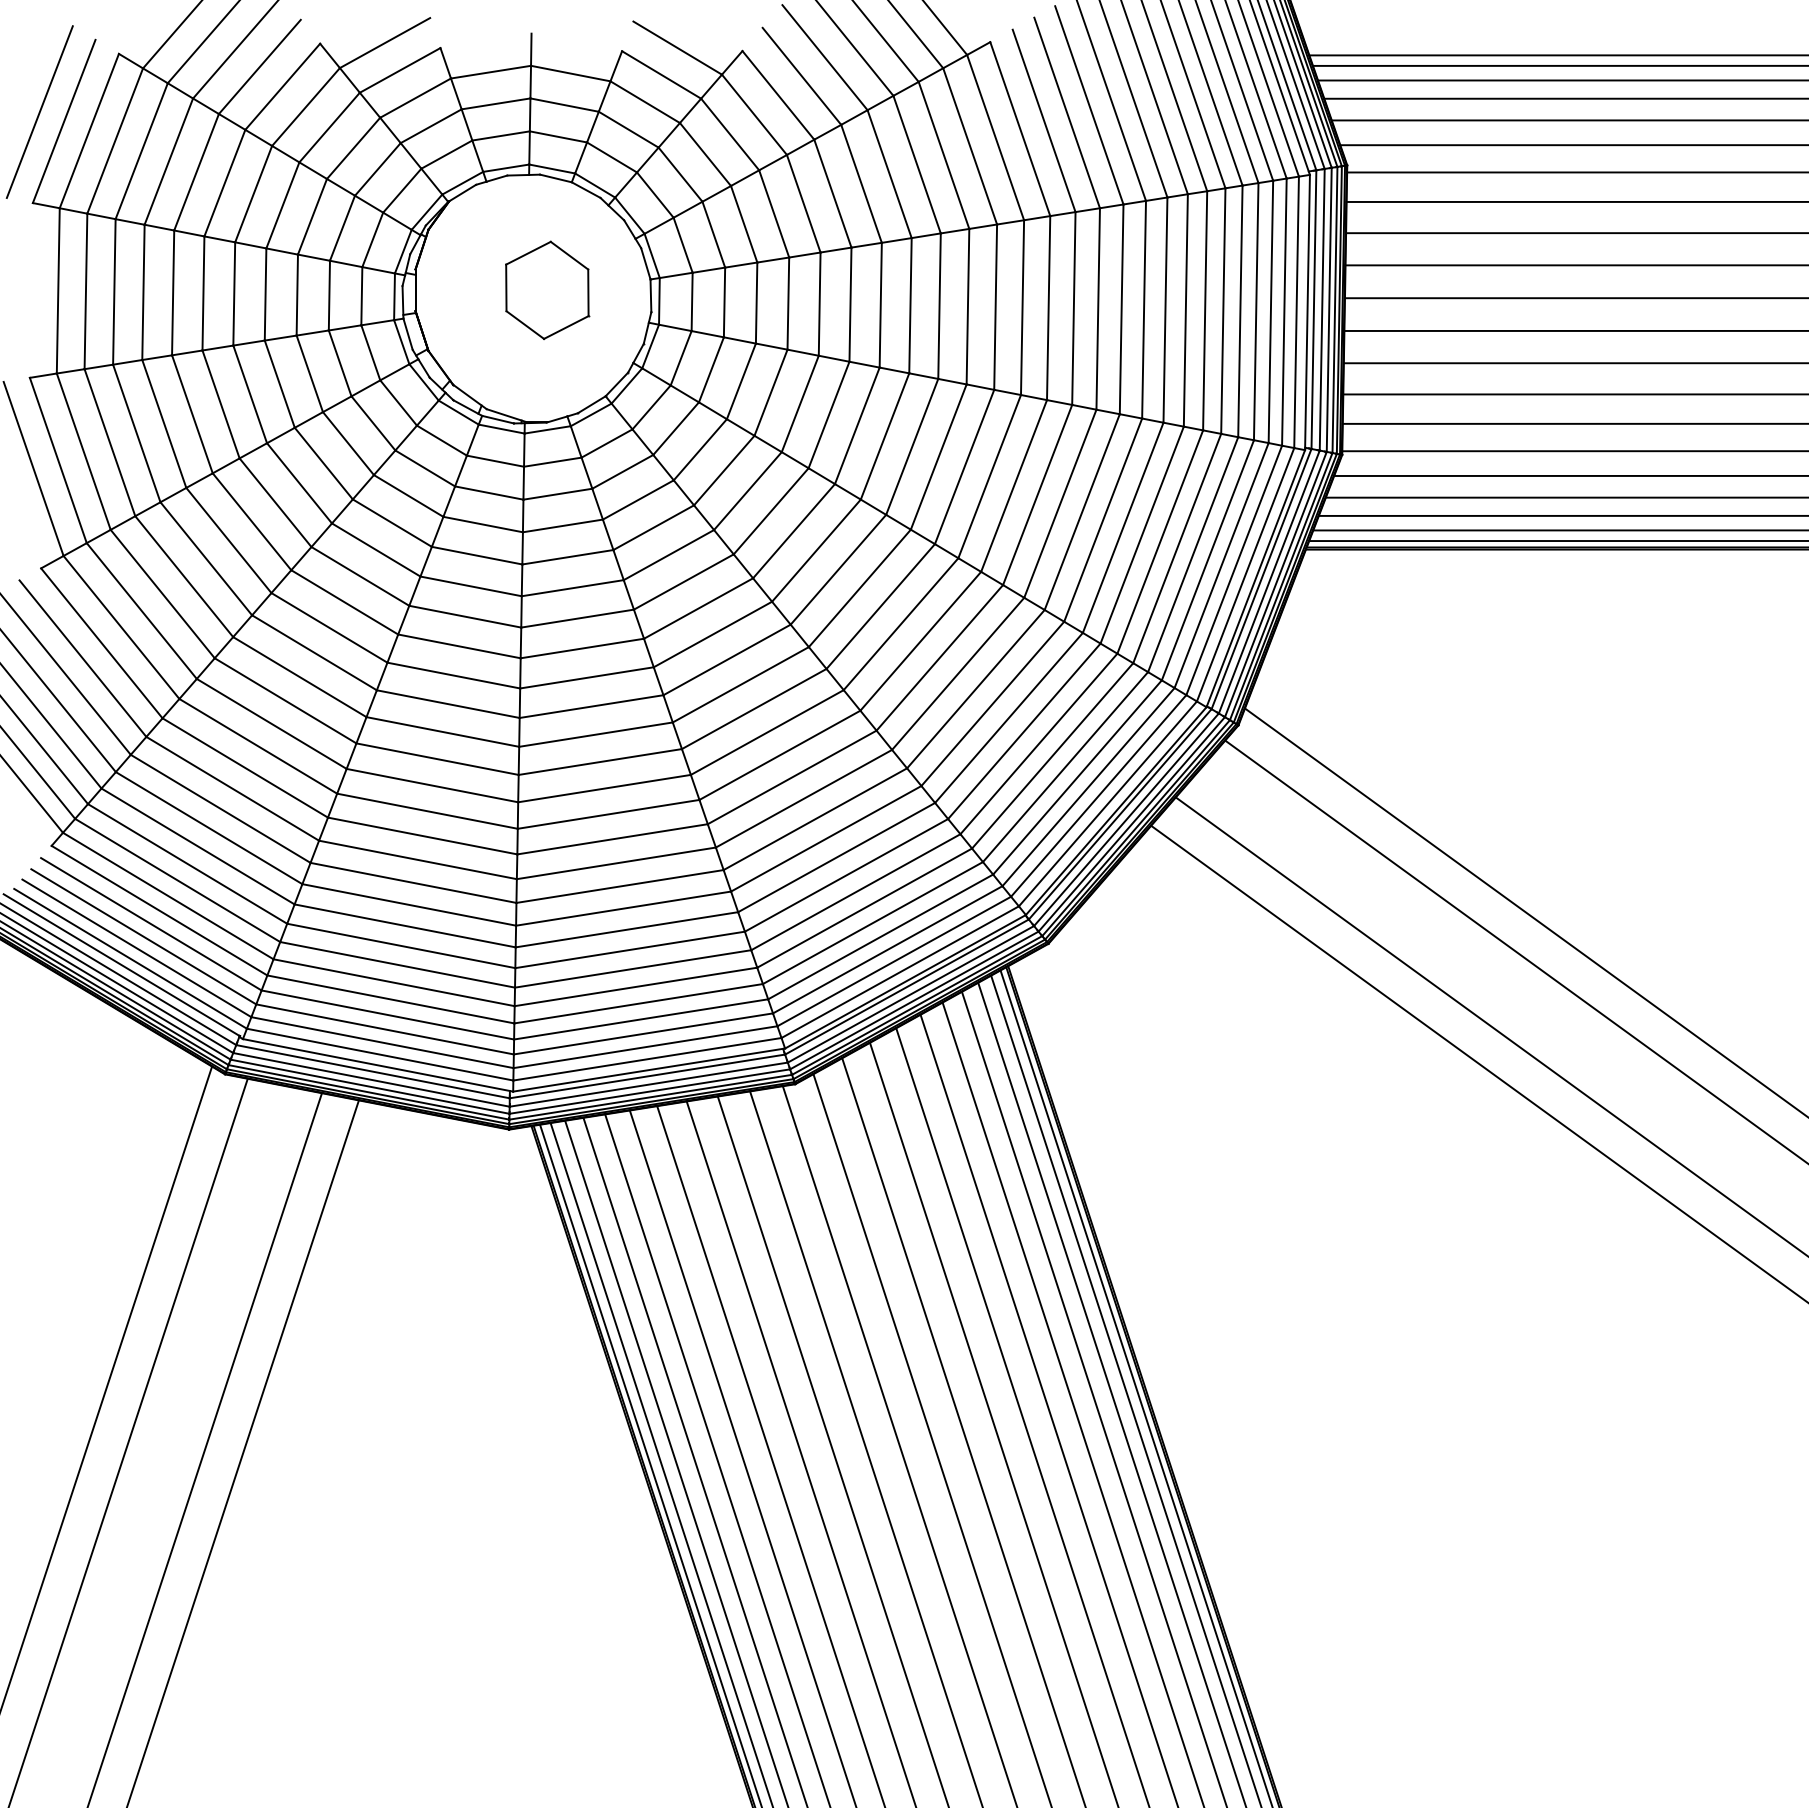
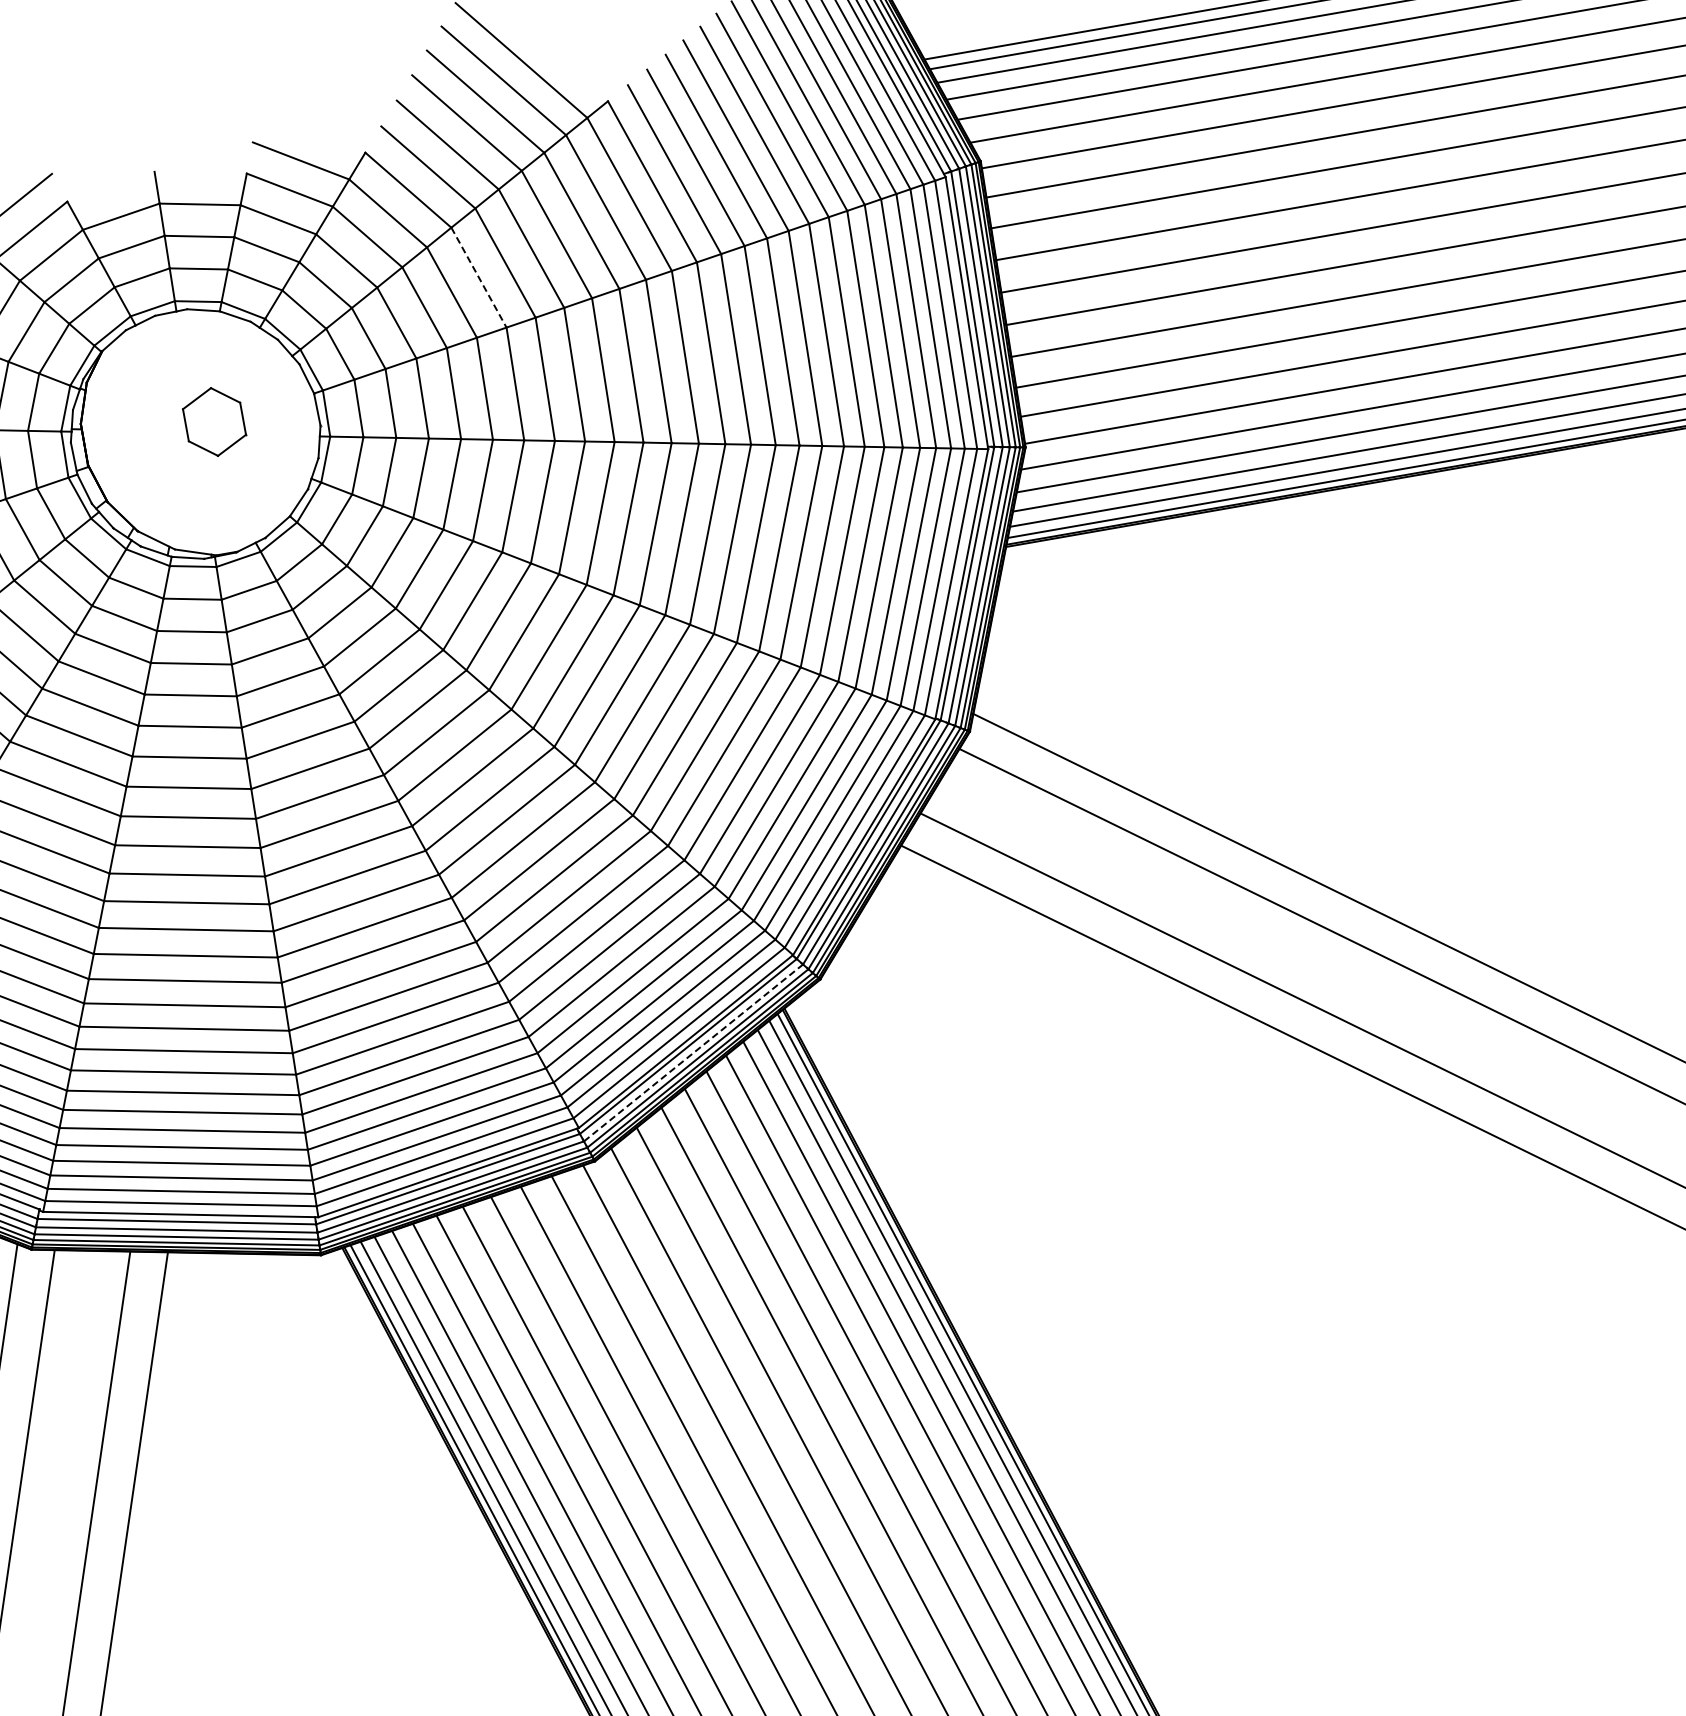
line: (833, 194) -> (479, 278), solid -> dashed
part: (547, 290) -> (214, 422), size x0.7
line: (910, 994) -> (693, 1053), solid -> dashed

